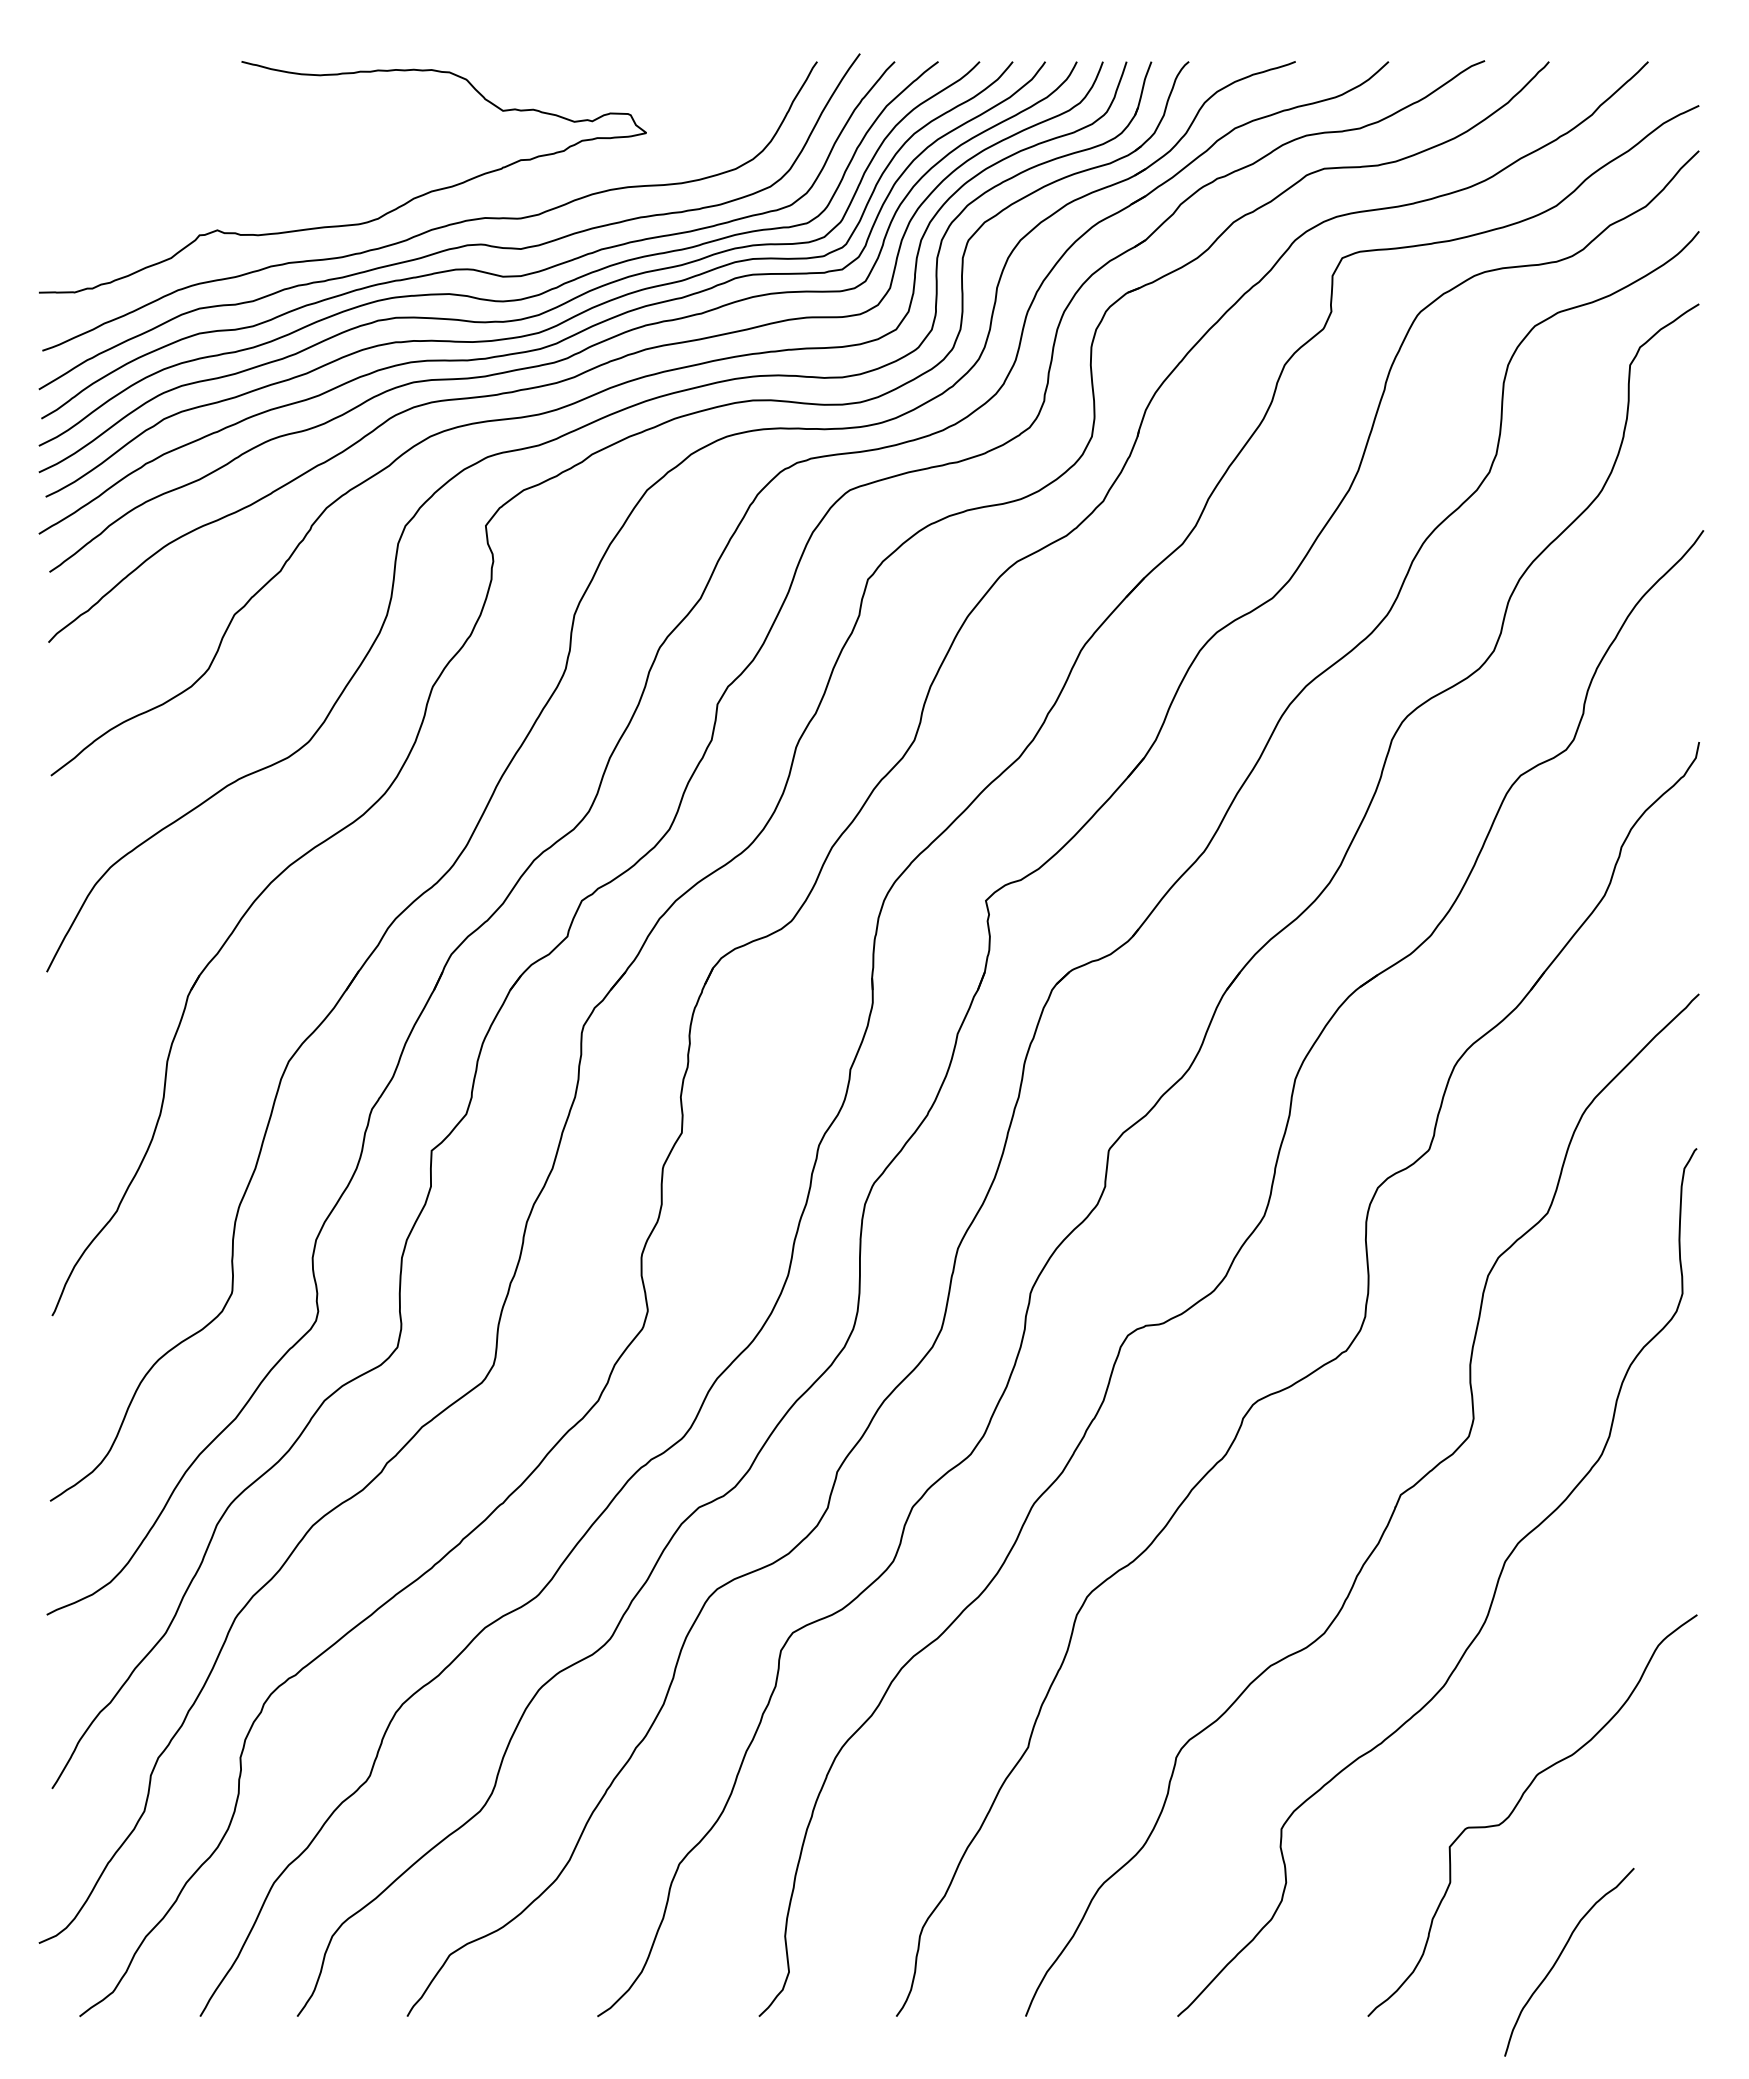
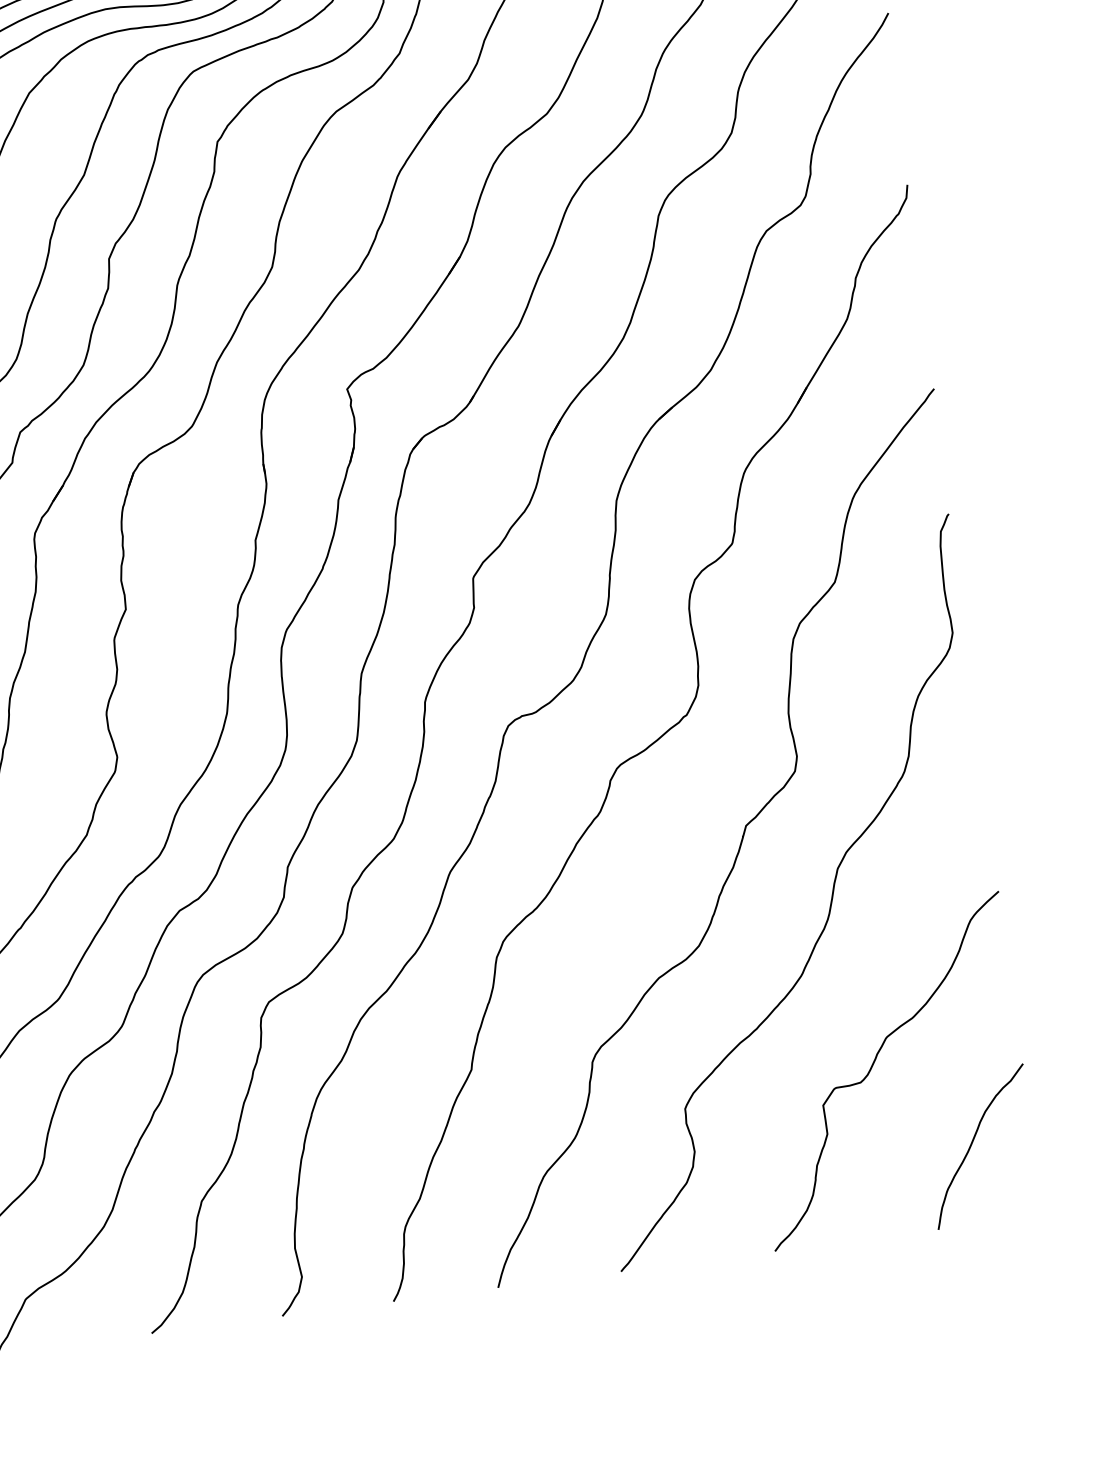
curve: (1560, 1956) -> (972, 1142), moved

